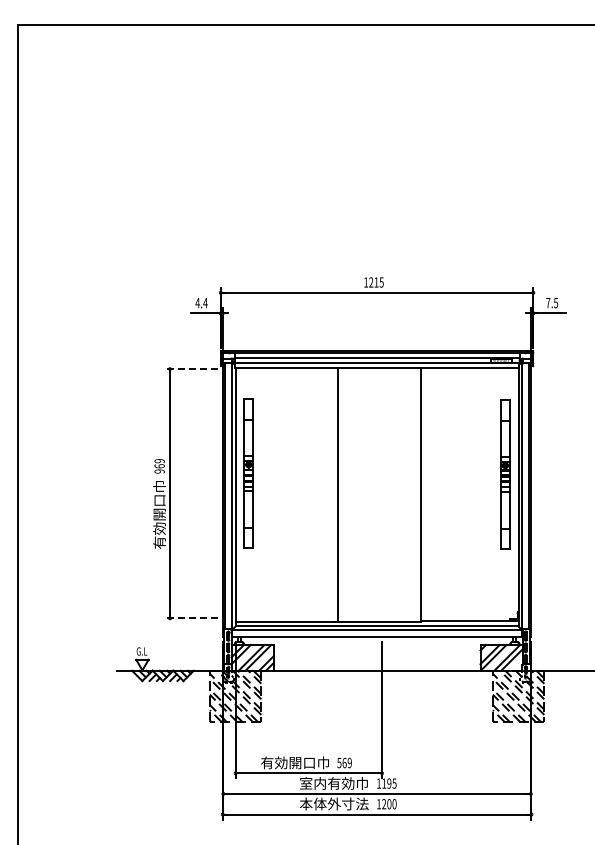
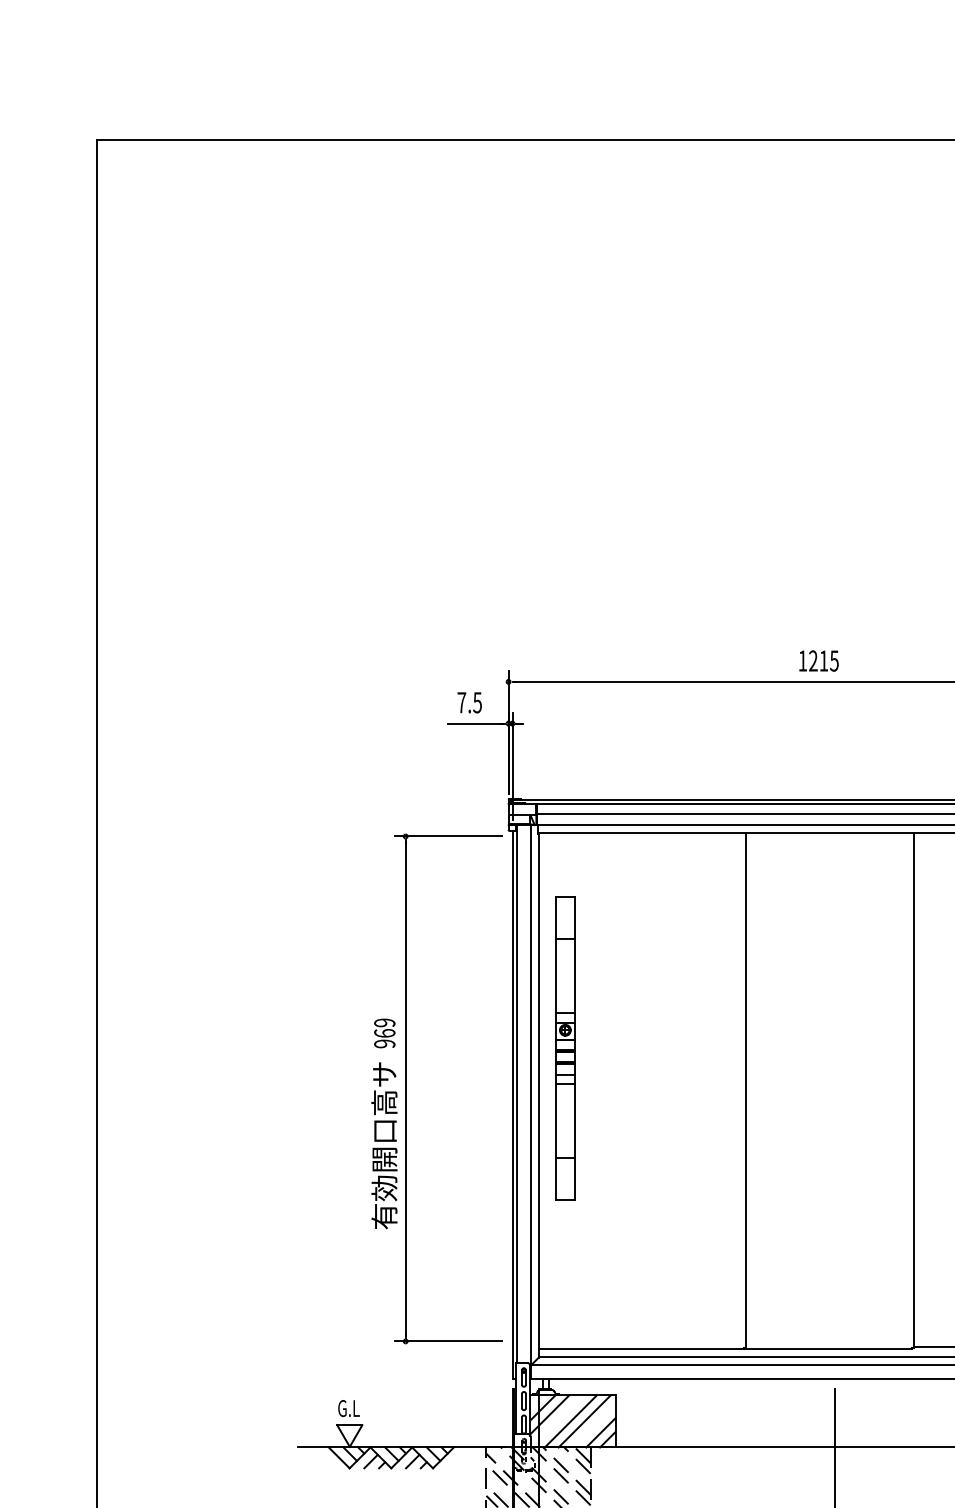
text: (201, 303) -> (469, 703), 4.4 -> 7.5
line: (190, 369) -> (447, 837), dashed -> solid
text: (159, 521) -> (384, 1145), 有効開口巾 -> 有効開口高サ
line: (190, 618) -> (447, 1341), dashed -> solid

